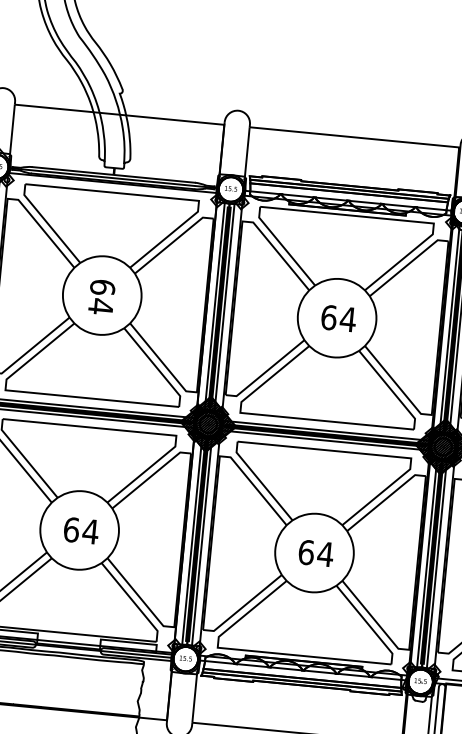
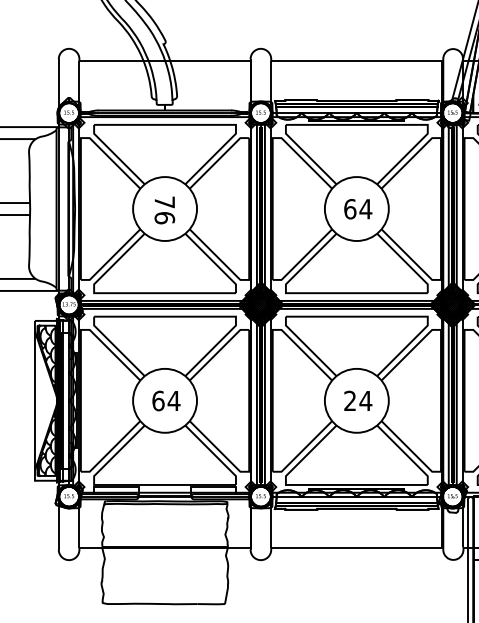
text: (101, 297) -> (164, 210), 64 -> 76
text: (306, 551) -> (350, 400), 64 -> 24

